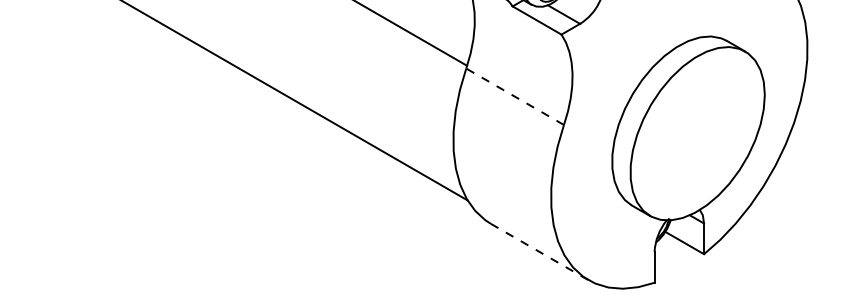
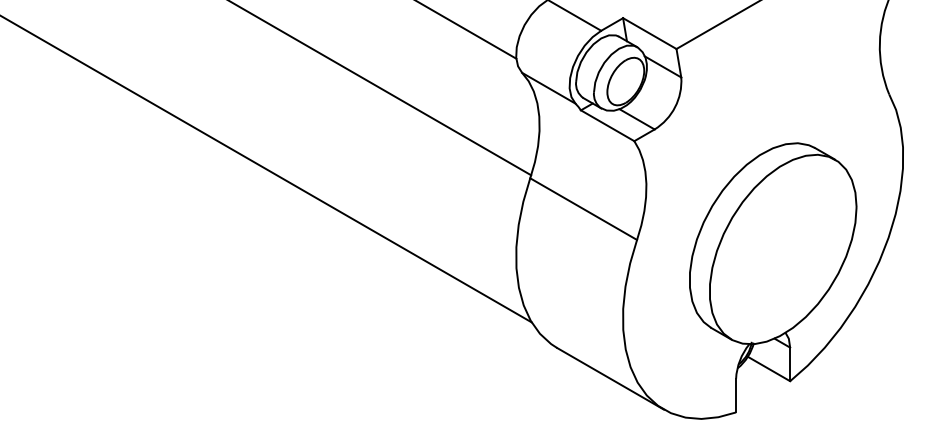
line: (514, 97) -> (583, 209), dashed -> solid
line: (539, 251) -> (610, 378), dashed -> solid

